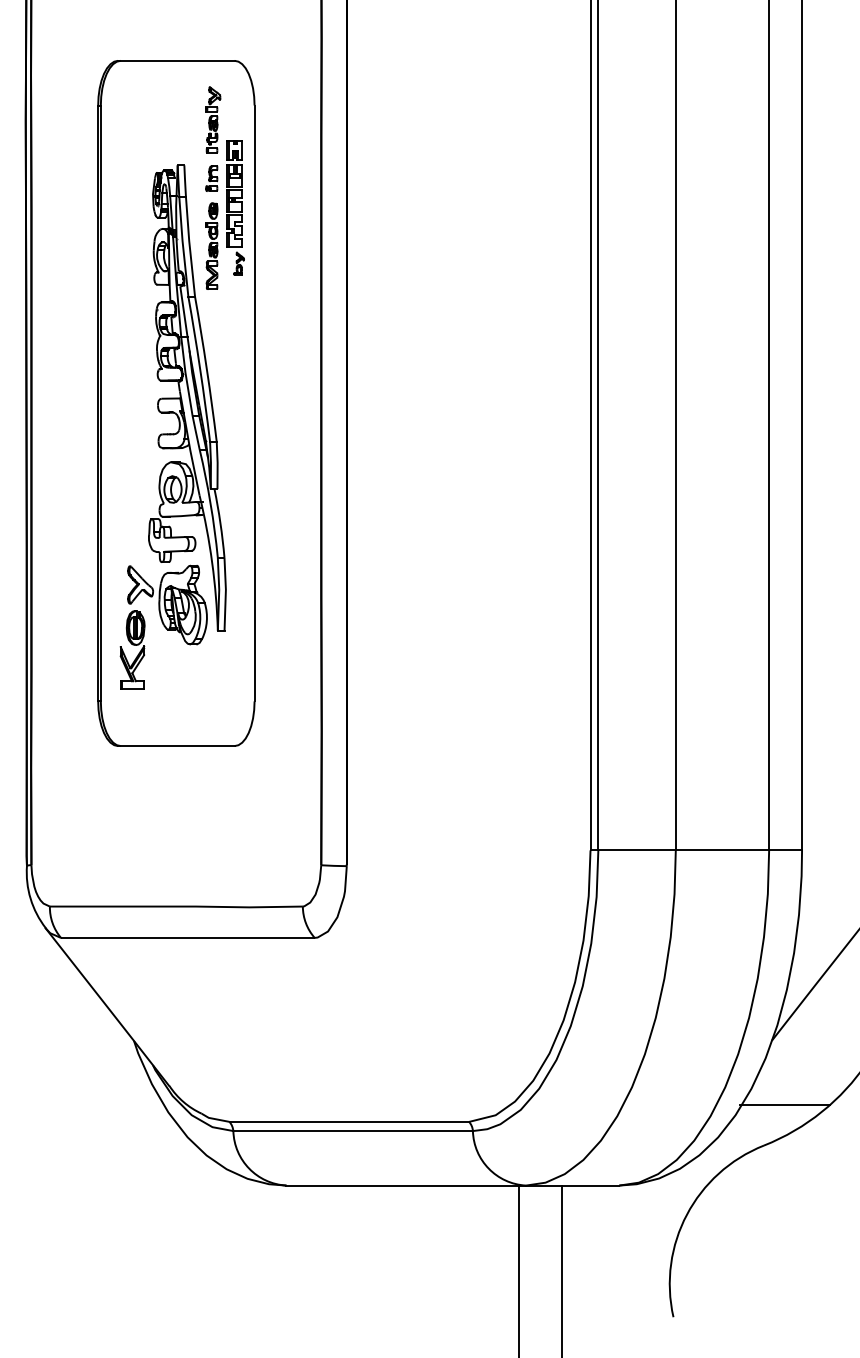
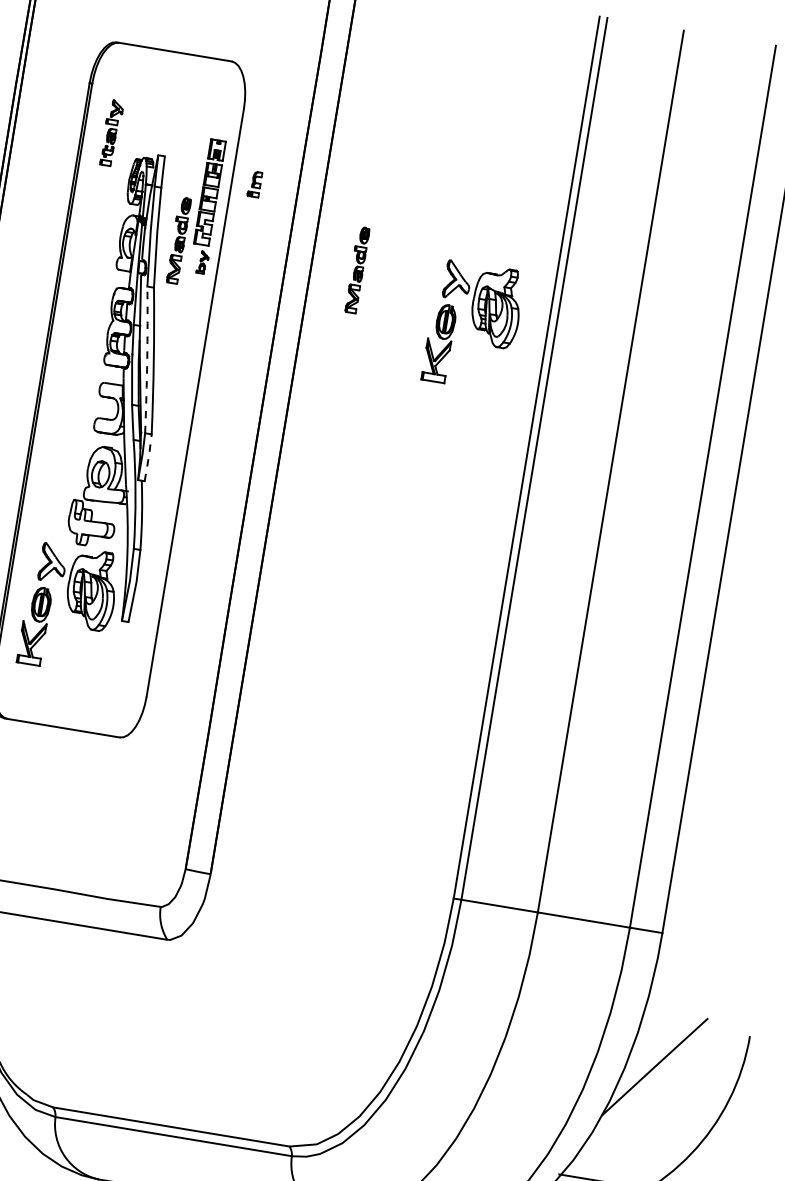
part: (213, 119) -> (112, 132), moved
part: (211, 178) -> (254, 184), moved
part: (392, 245) -> (357, 269), added
part: (516, 281) -> (473, 325), added
arc: (200, 369) -> (147, 360), solid -> dashed
line: (217, 464) -> (148, 456), solid -> dashed

